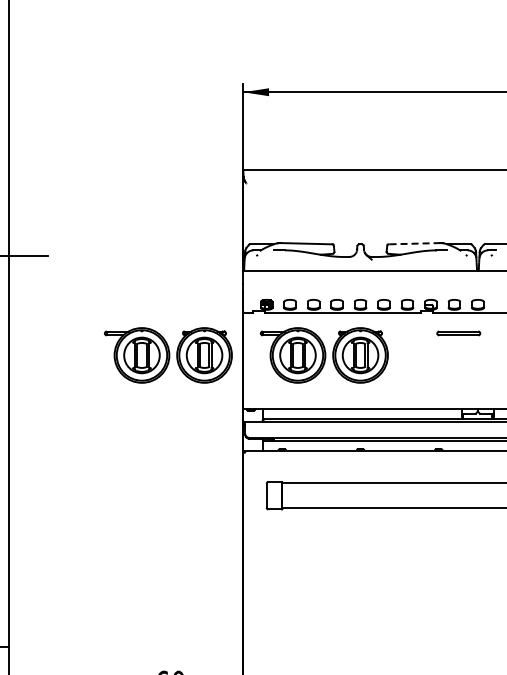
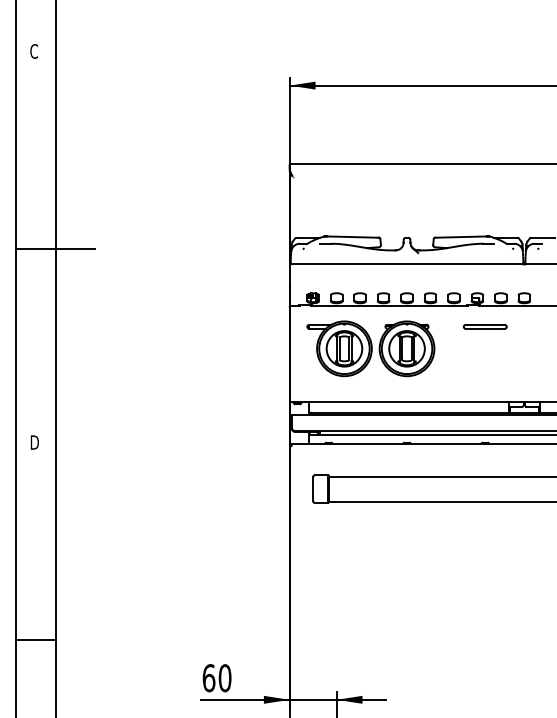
line: (415, 244) -> (461, 237), dashed -> solid
part: (458, 333) -> (484, 326), moved
part: (168, 355) -> (214, 348), removed

